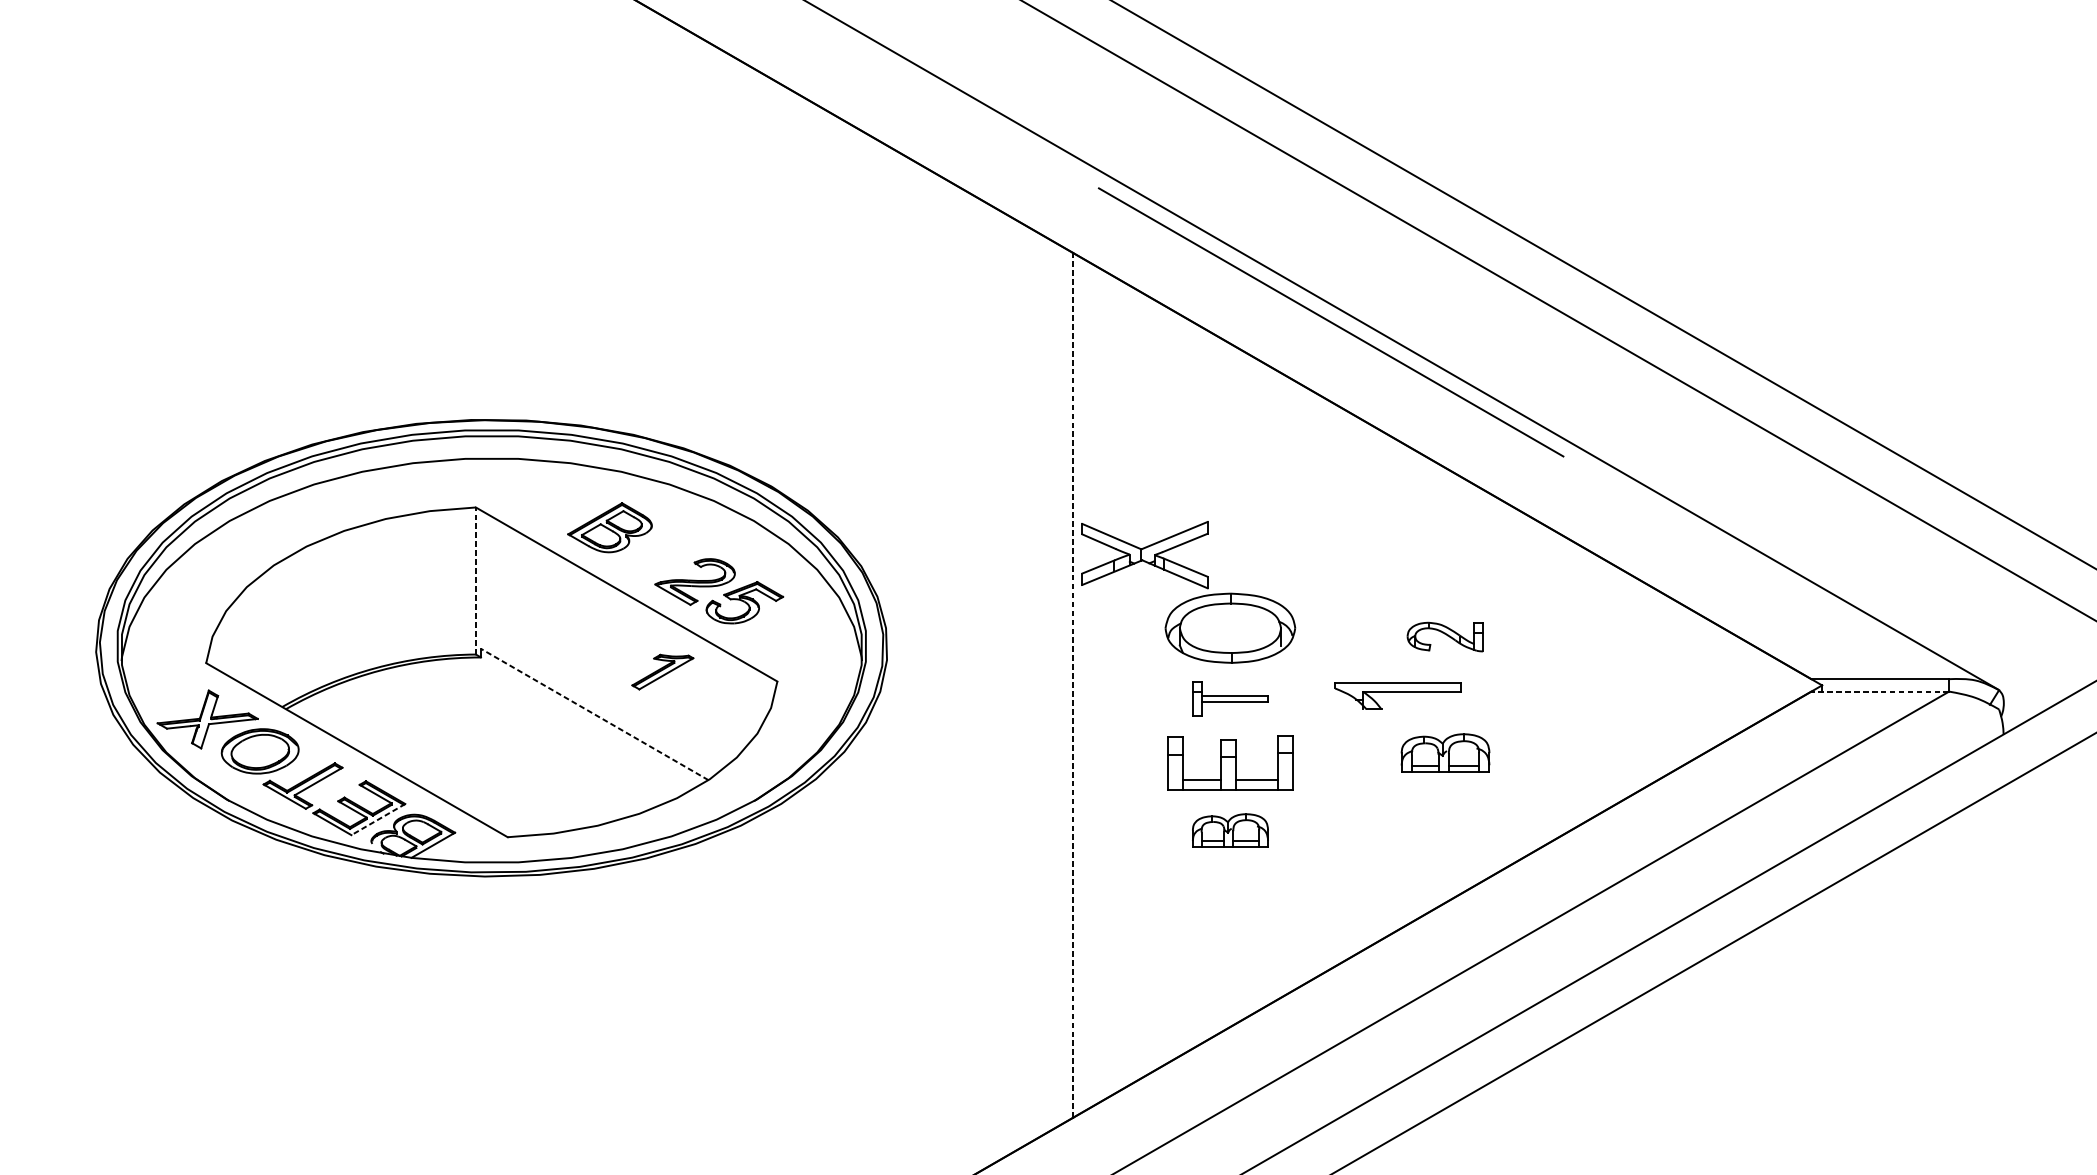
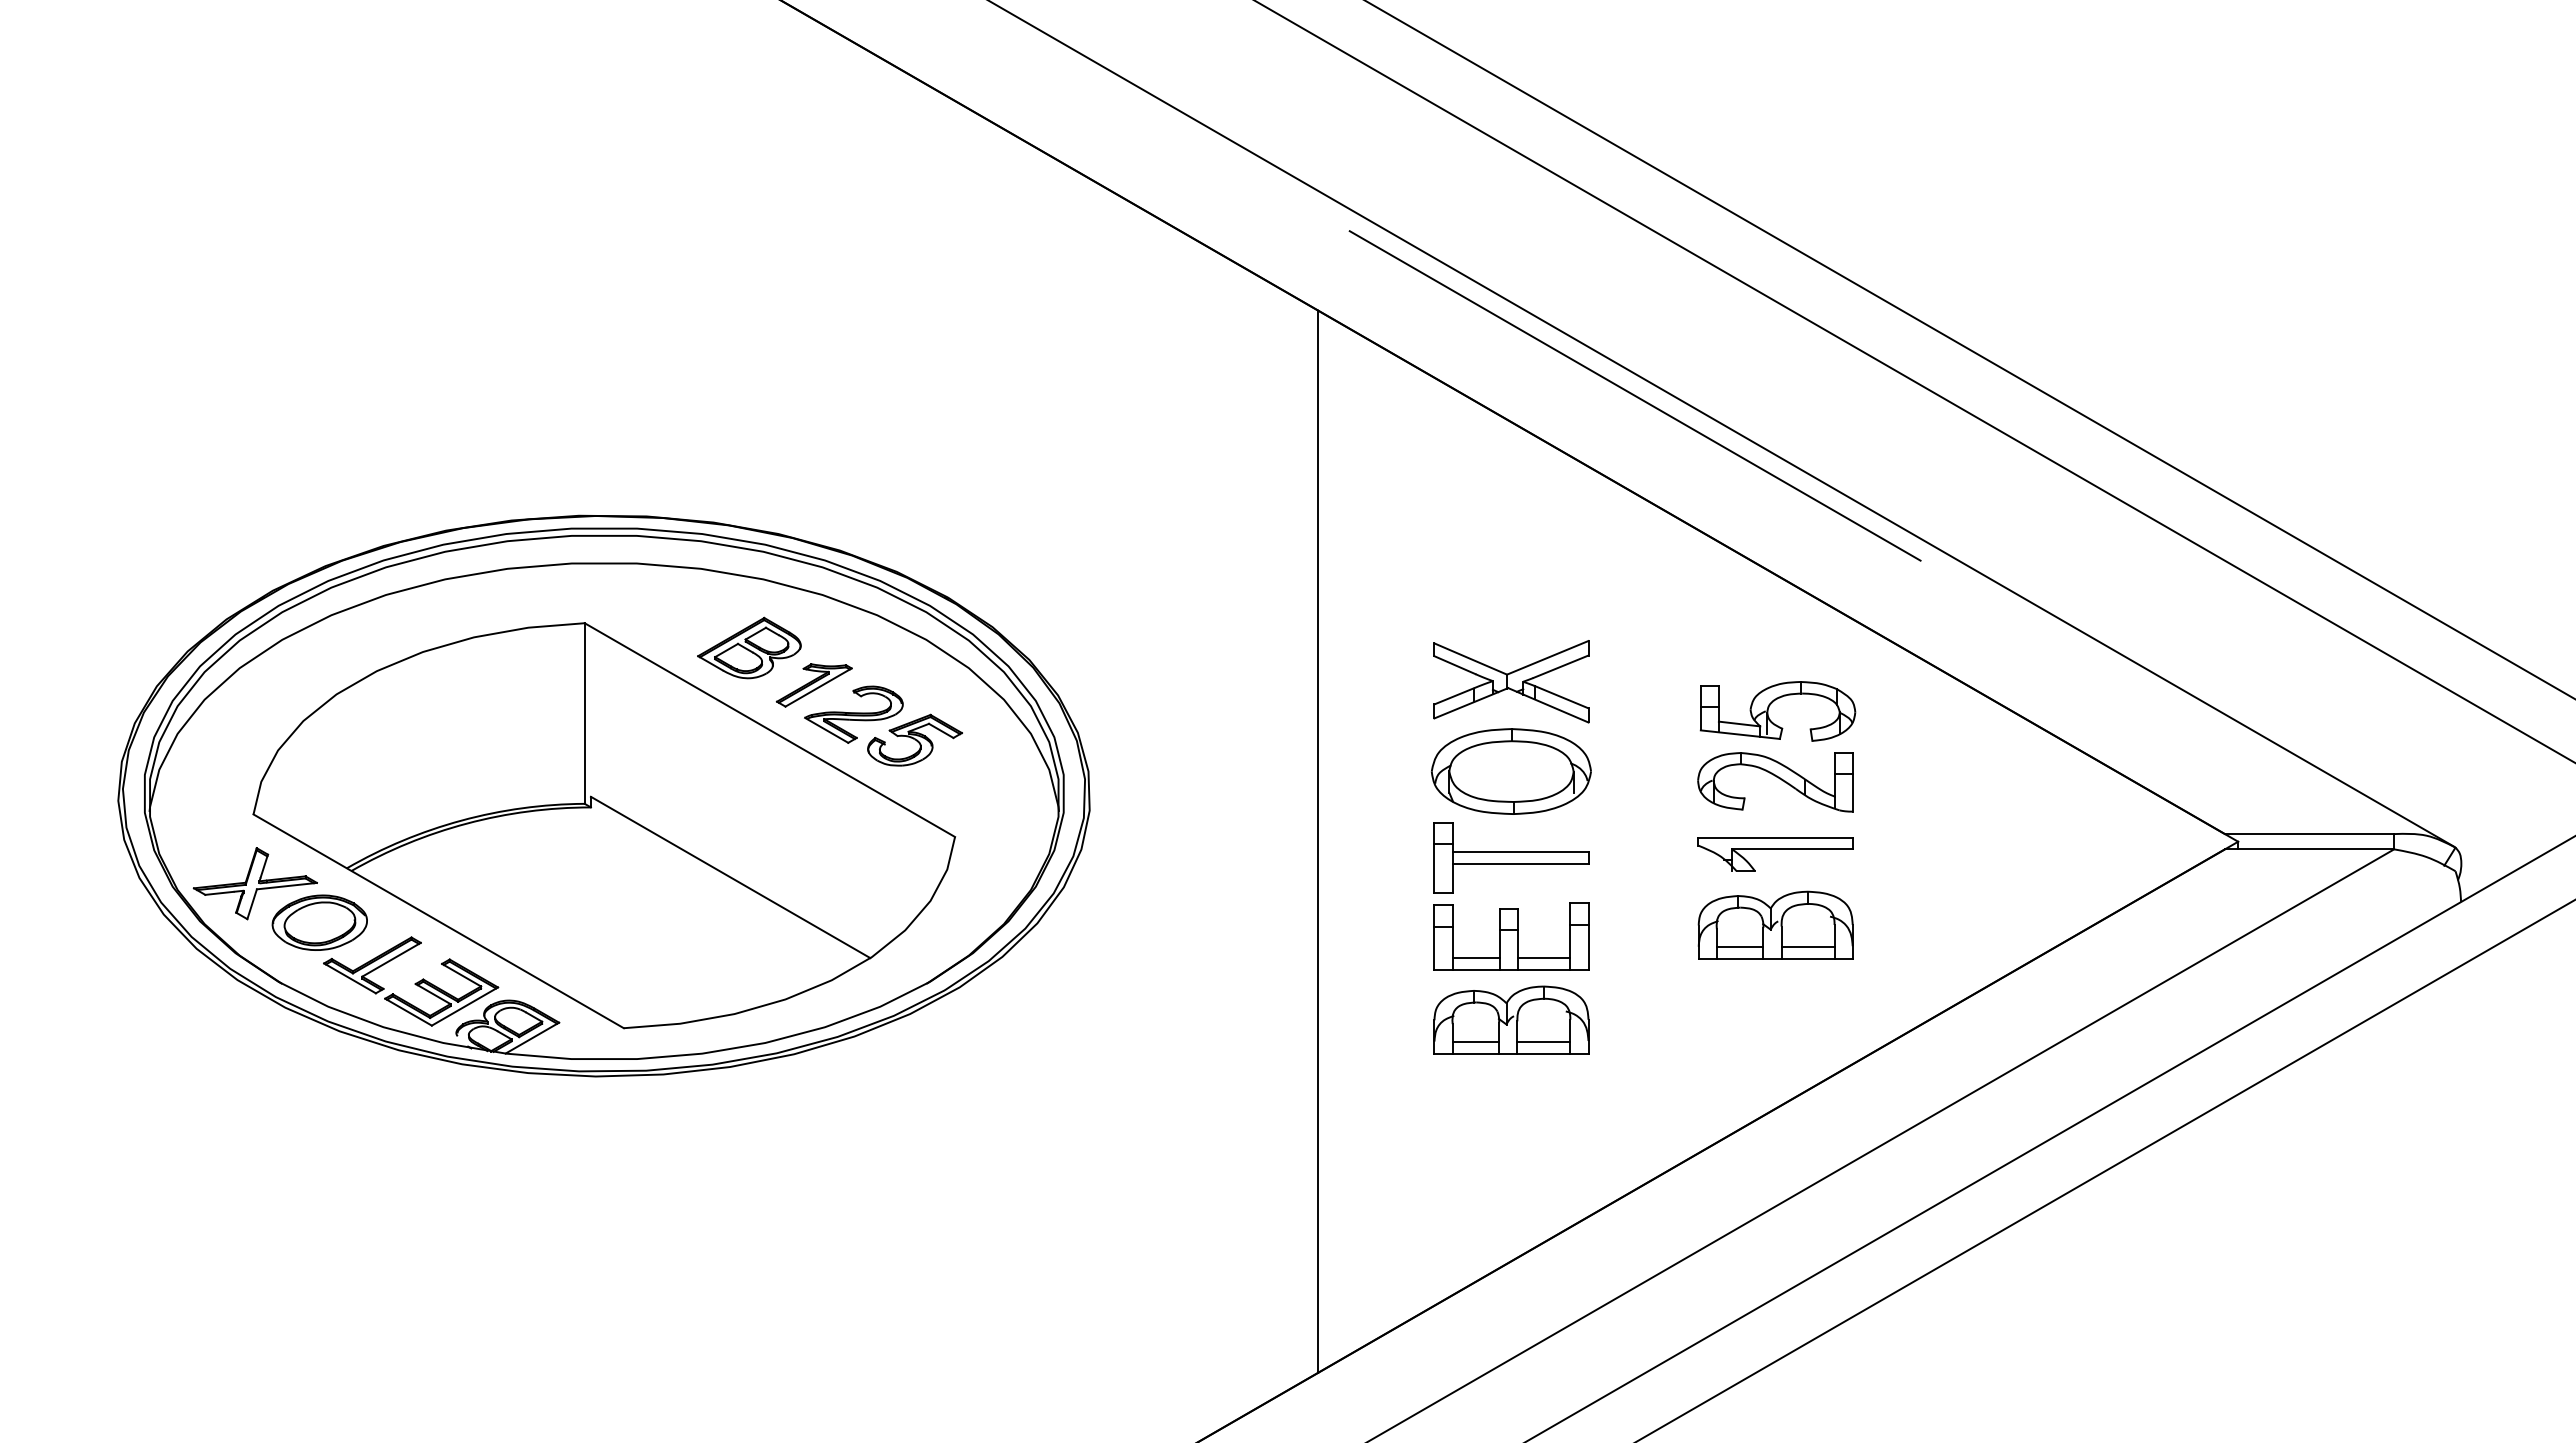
part: (1144, 554) -> (1511, 681), moved
part: (1440, 576) -> (1769, 707), added
line: (475, 580) -> (584, 713), dashed -> solid
part: (1445, 637) -> (1775, 782), size x1.67
part: (662, 672) -> (813, 685), moved
line: (1073, 685) -> (1318, 841), dashed -> solid
line: (1880, 691) -> (2309, 849), dashed -> solid
part: (1398, 695) -> (1775, 854), moved
part: (1230, 698) -> (1511, 857), size x1.67
line: (594, 714) -> (730, 877), dashed -> solid
part: (1445, 752) -> (1775, 924), size x1.43
line: (378, 819) -> (464, 1006), dashed -> solid
part: (1230, 830) -> (1511, 1019), size x1.67

